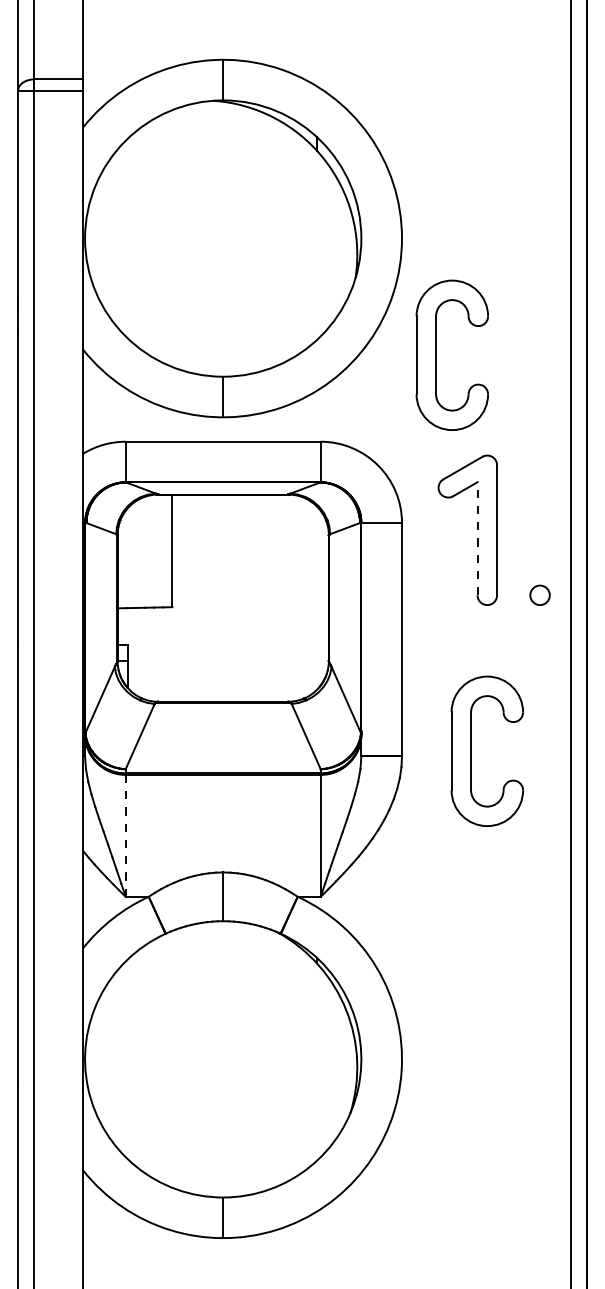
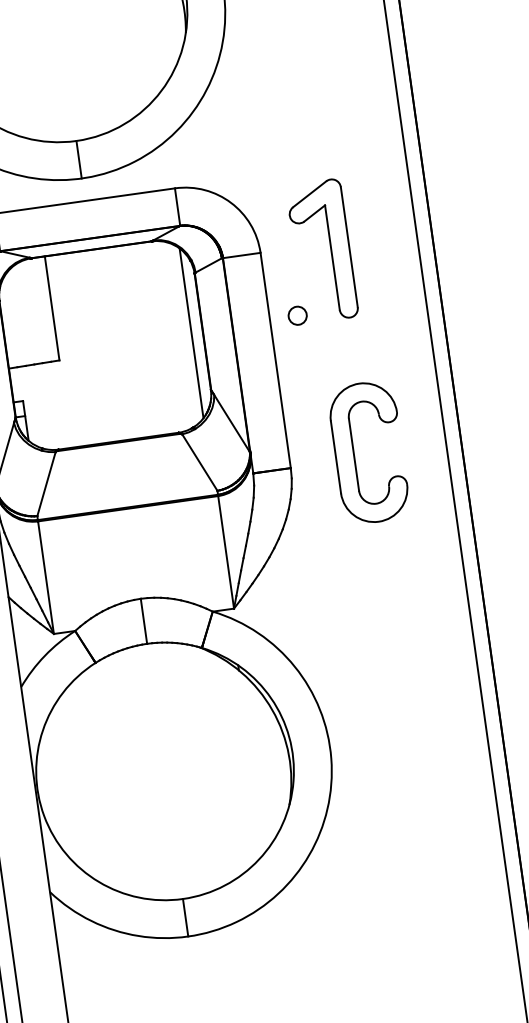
part: (436, 354) -> (270, 92), removed
line: (477, 538) -> (332, 257), dashed -> solid
circle: (539, 594) -> (297, 315), moved
line: (316, 598) -> (191, 333), added
line: (125, 835) -> (45, 577), dashed -> solid

